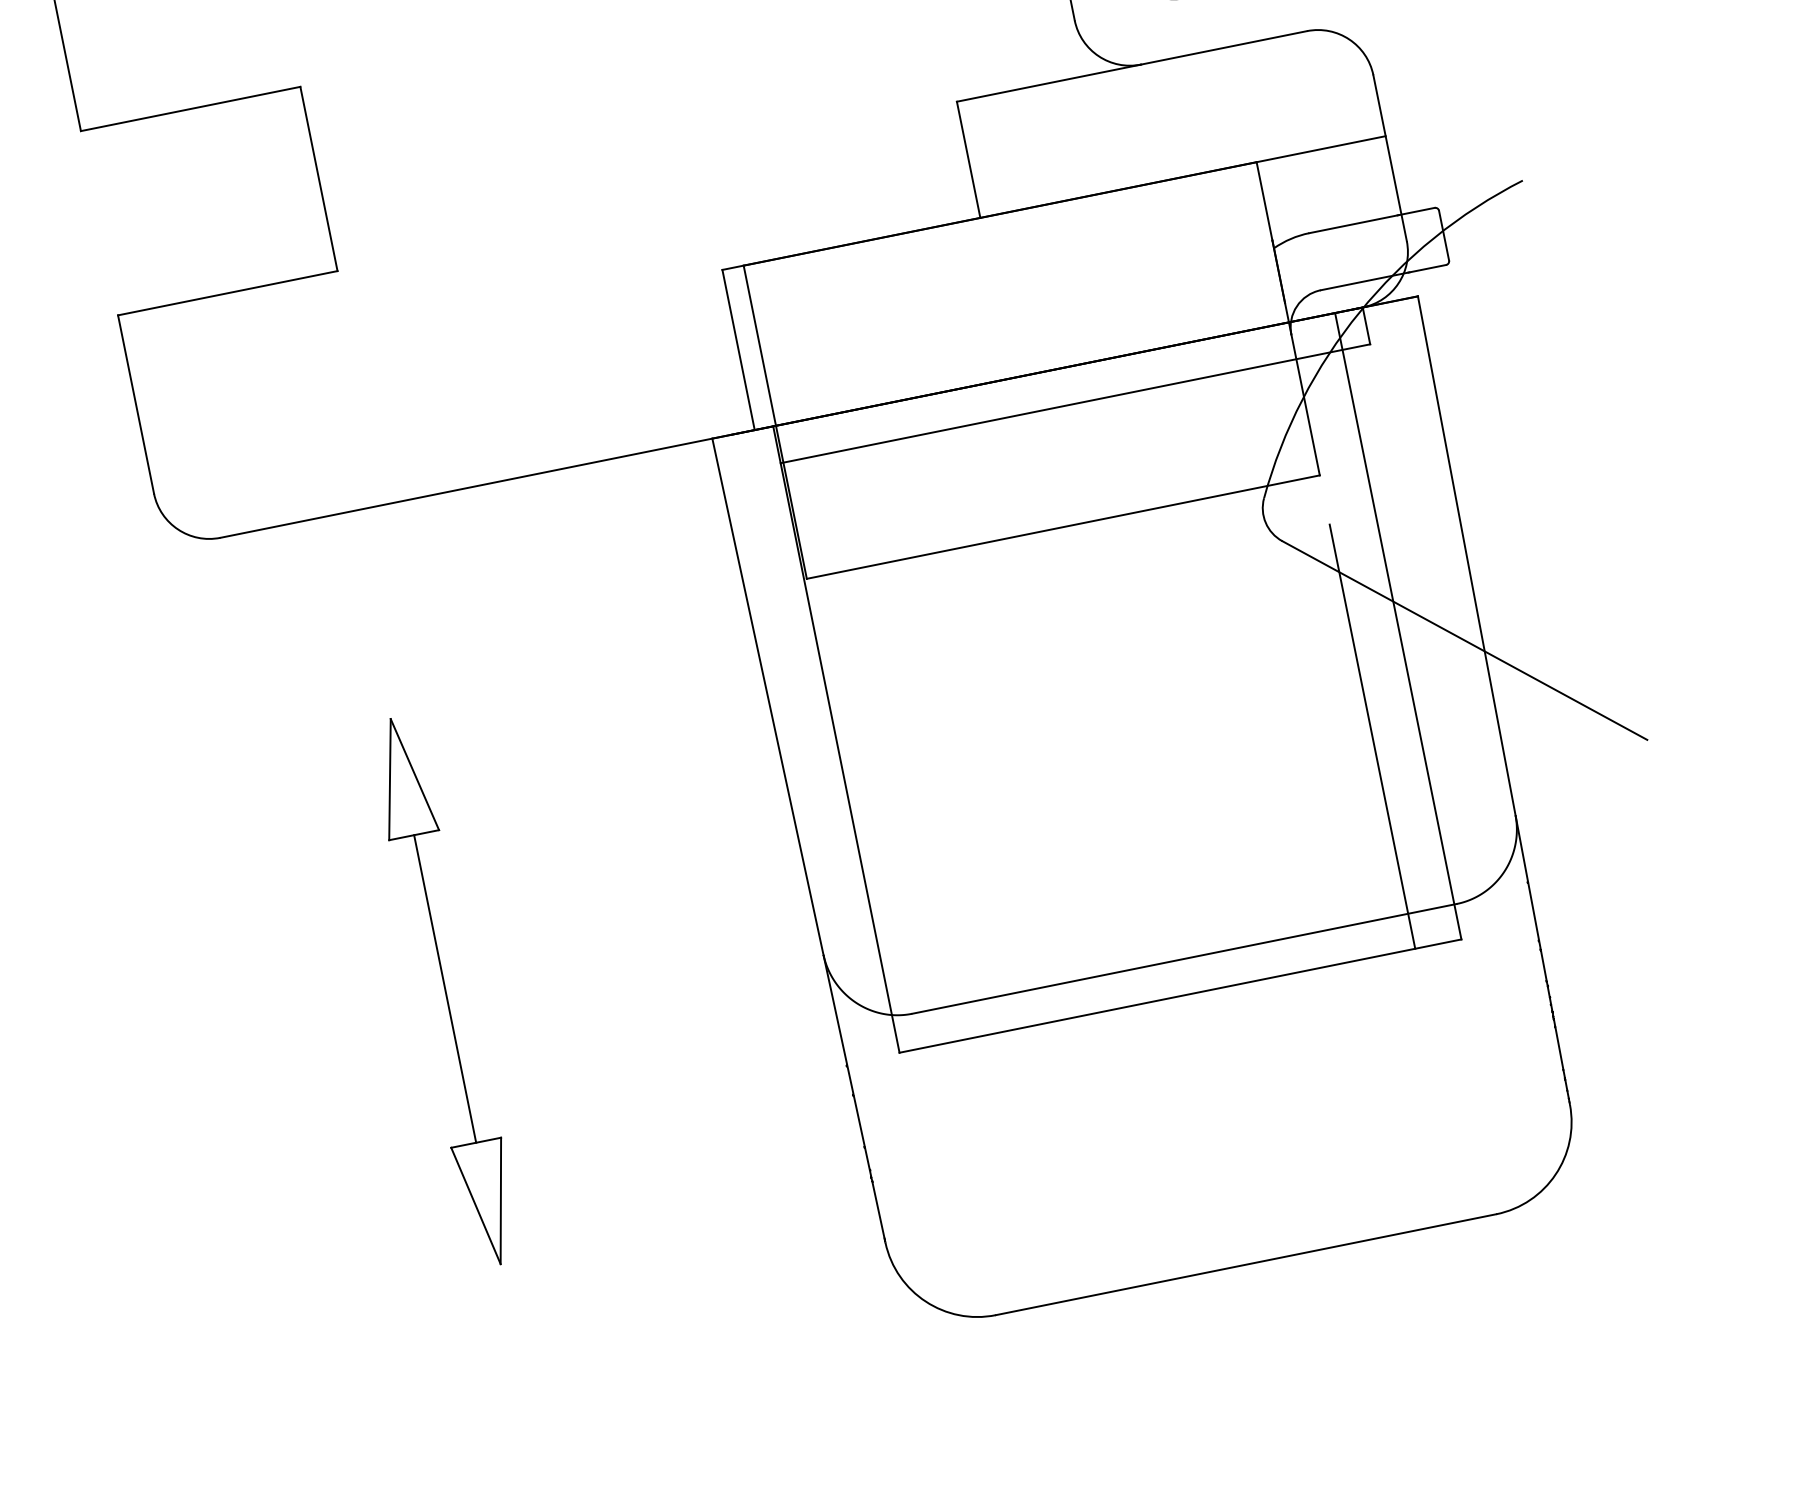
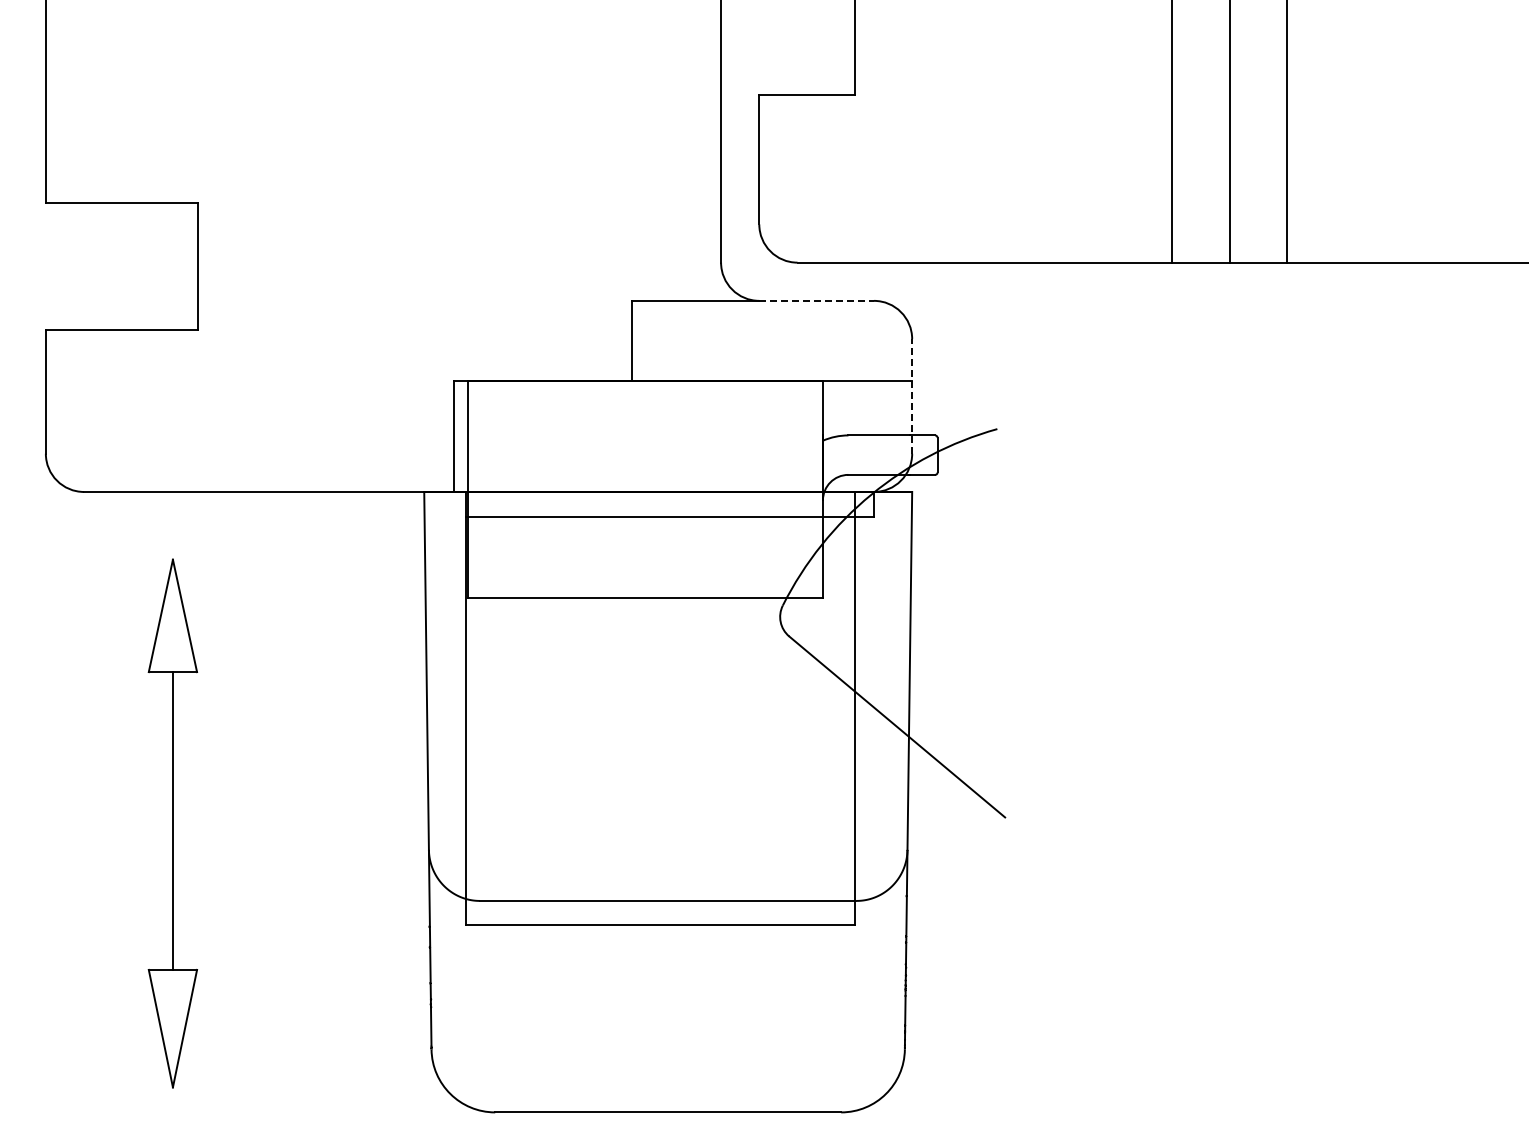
line: (1225, 47) -> (817, 300), solid -> dashed
line: (1390, 156) -> (912, 395), solid -> dashed
line: (1371, 736) -> (822, 778), removed
part: (444, 991) -> (172, 823), size x1.4

